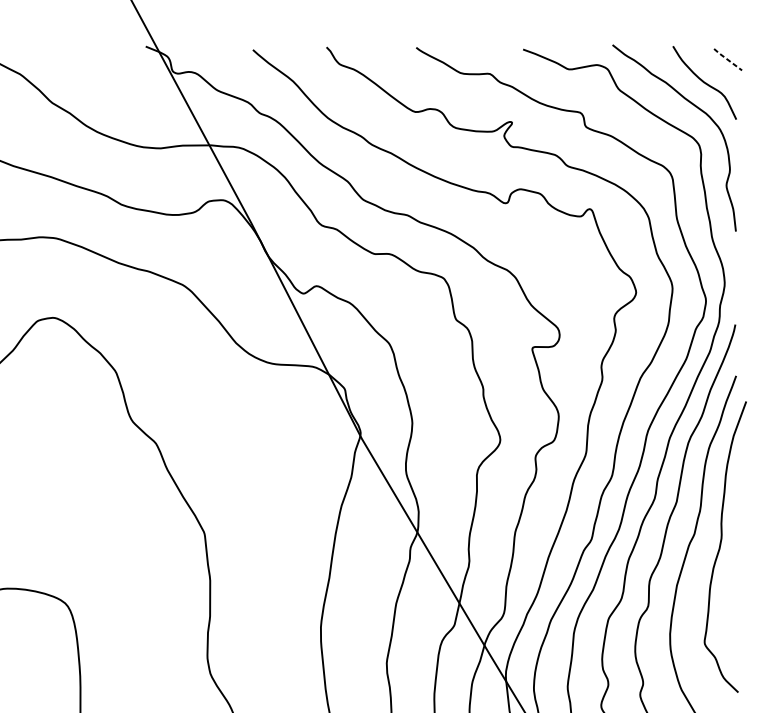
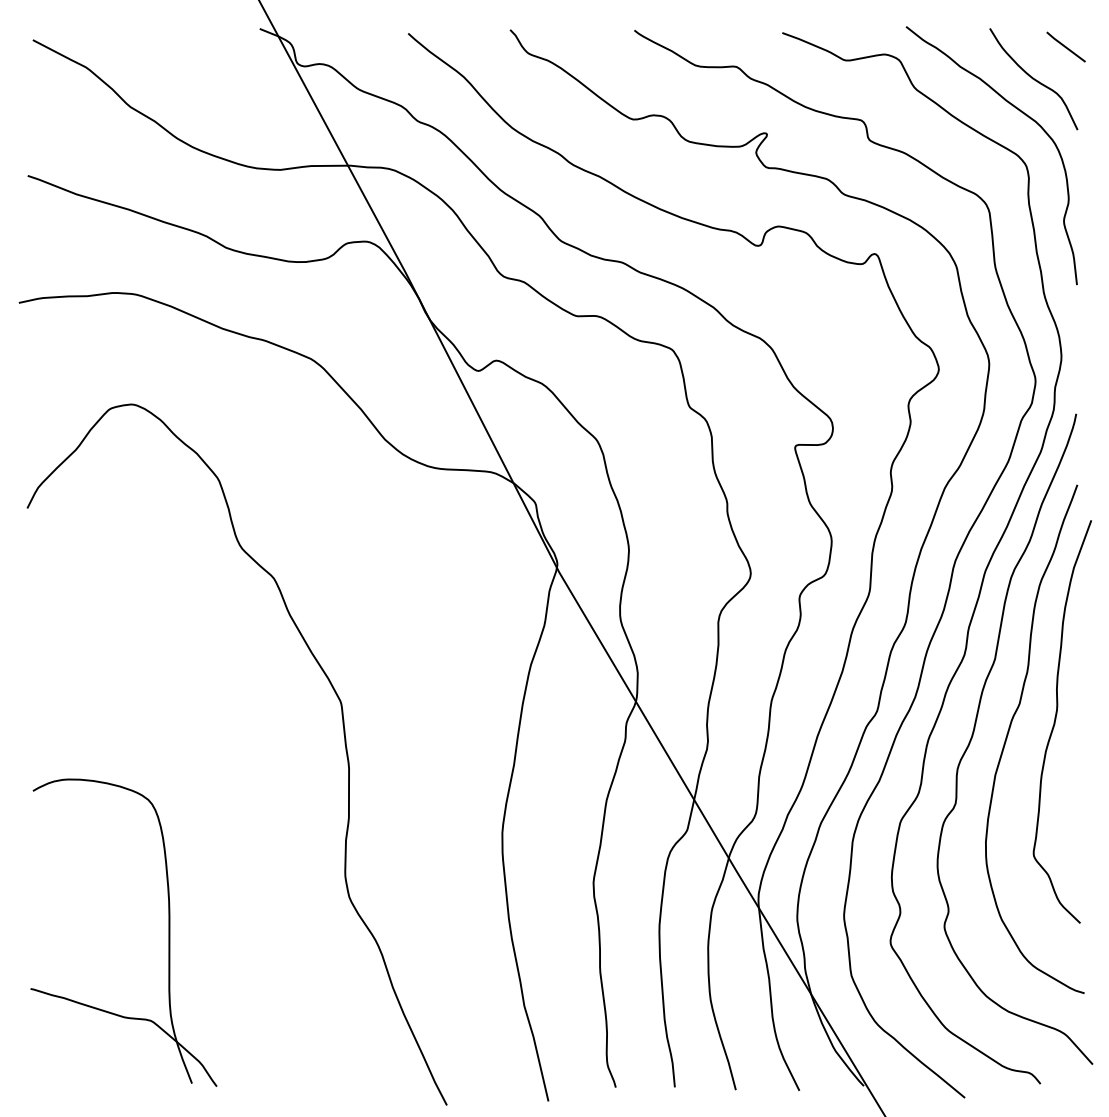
line: (727, 60) -> (1065, 47), dashed -> solid

